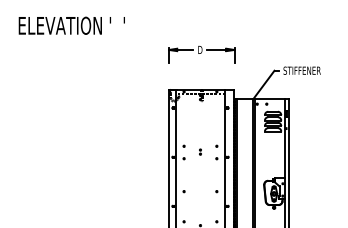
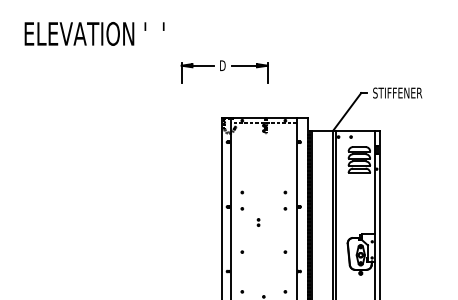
part: (201, 54) -> (224, 71), moved
part: (200, 151) -> (258, 221), moved

